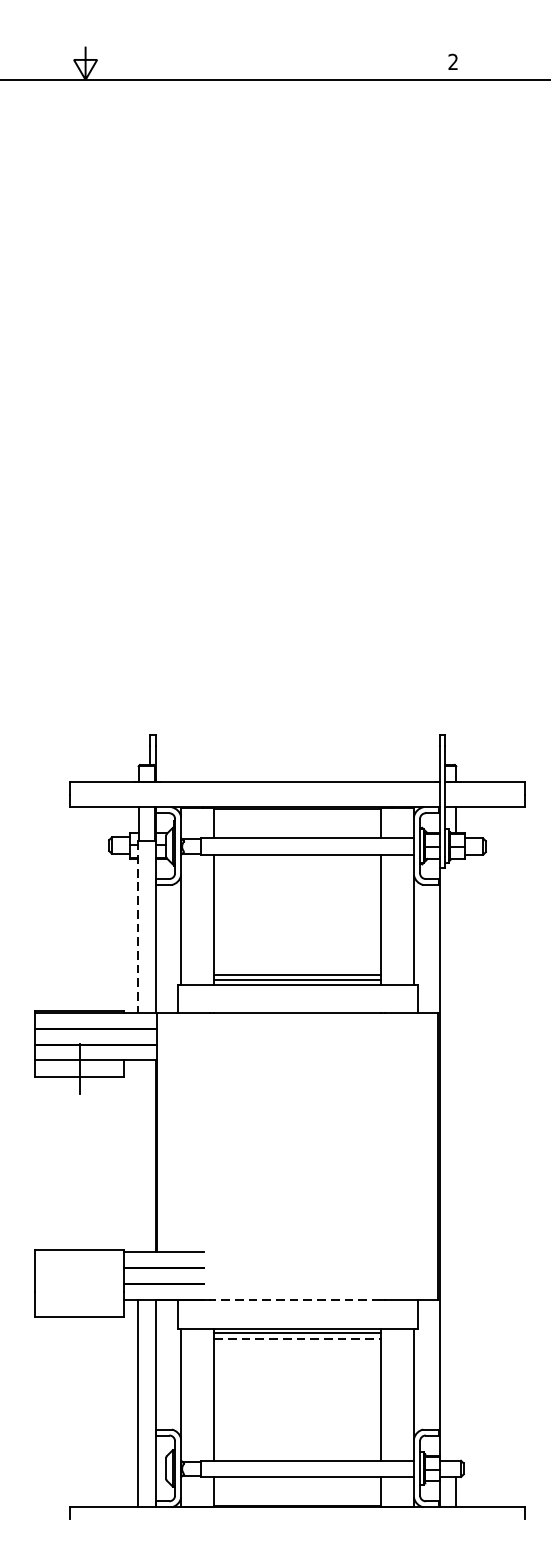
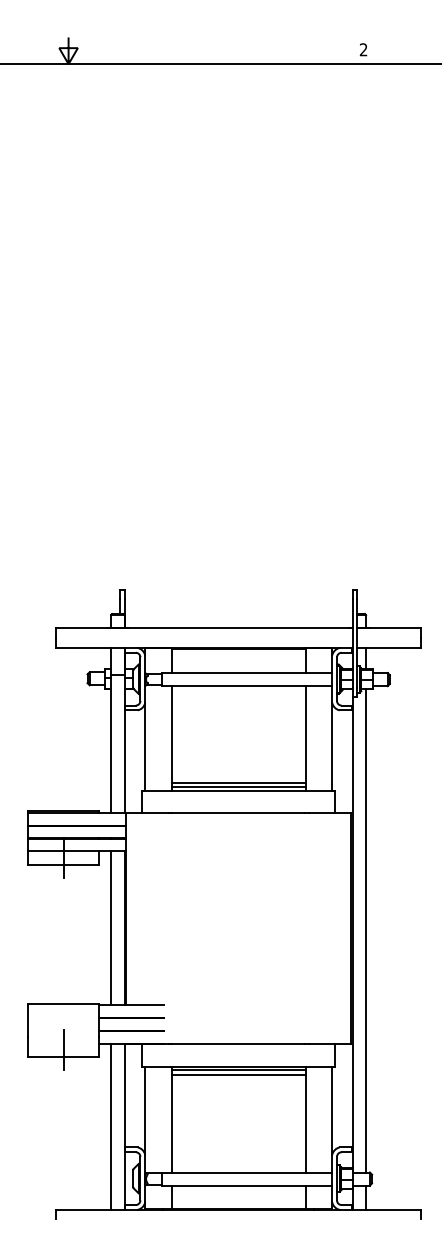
line: (137, 927) -> (110, 744), dashed -> solid
line: (137, 1156) -> (110, 928), added
line: (456, 1159) -> (366, 930), added
line: (297, 1300) -> (238, 1043), dashed -> solid
line: (79, 1308) -> (63, 1050), added
line: (297, 1339) -> (238, 1075), dashed -> solid

